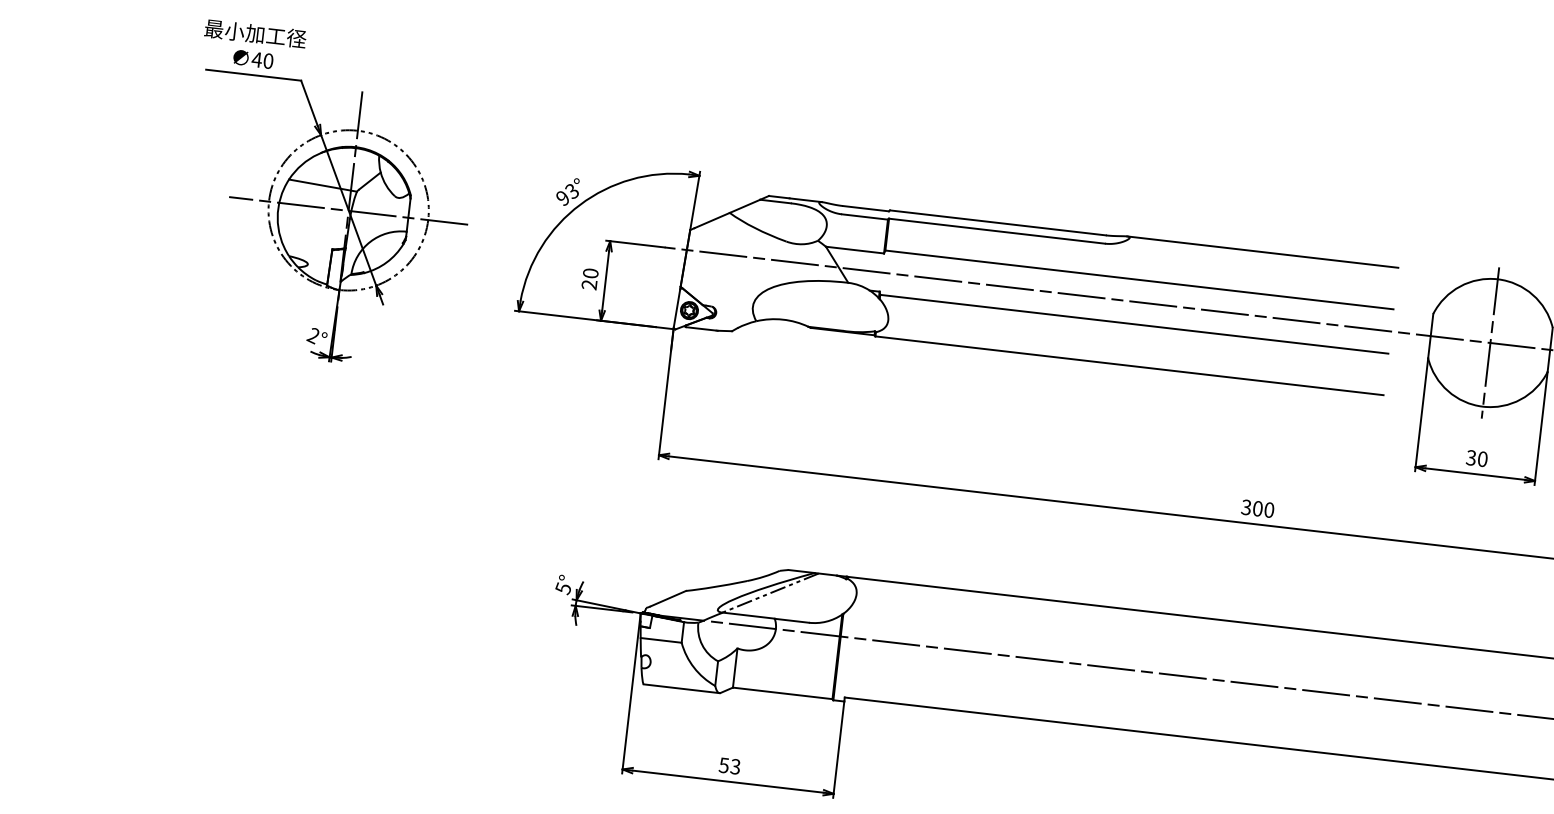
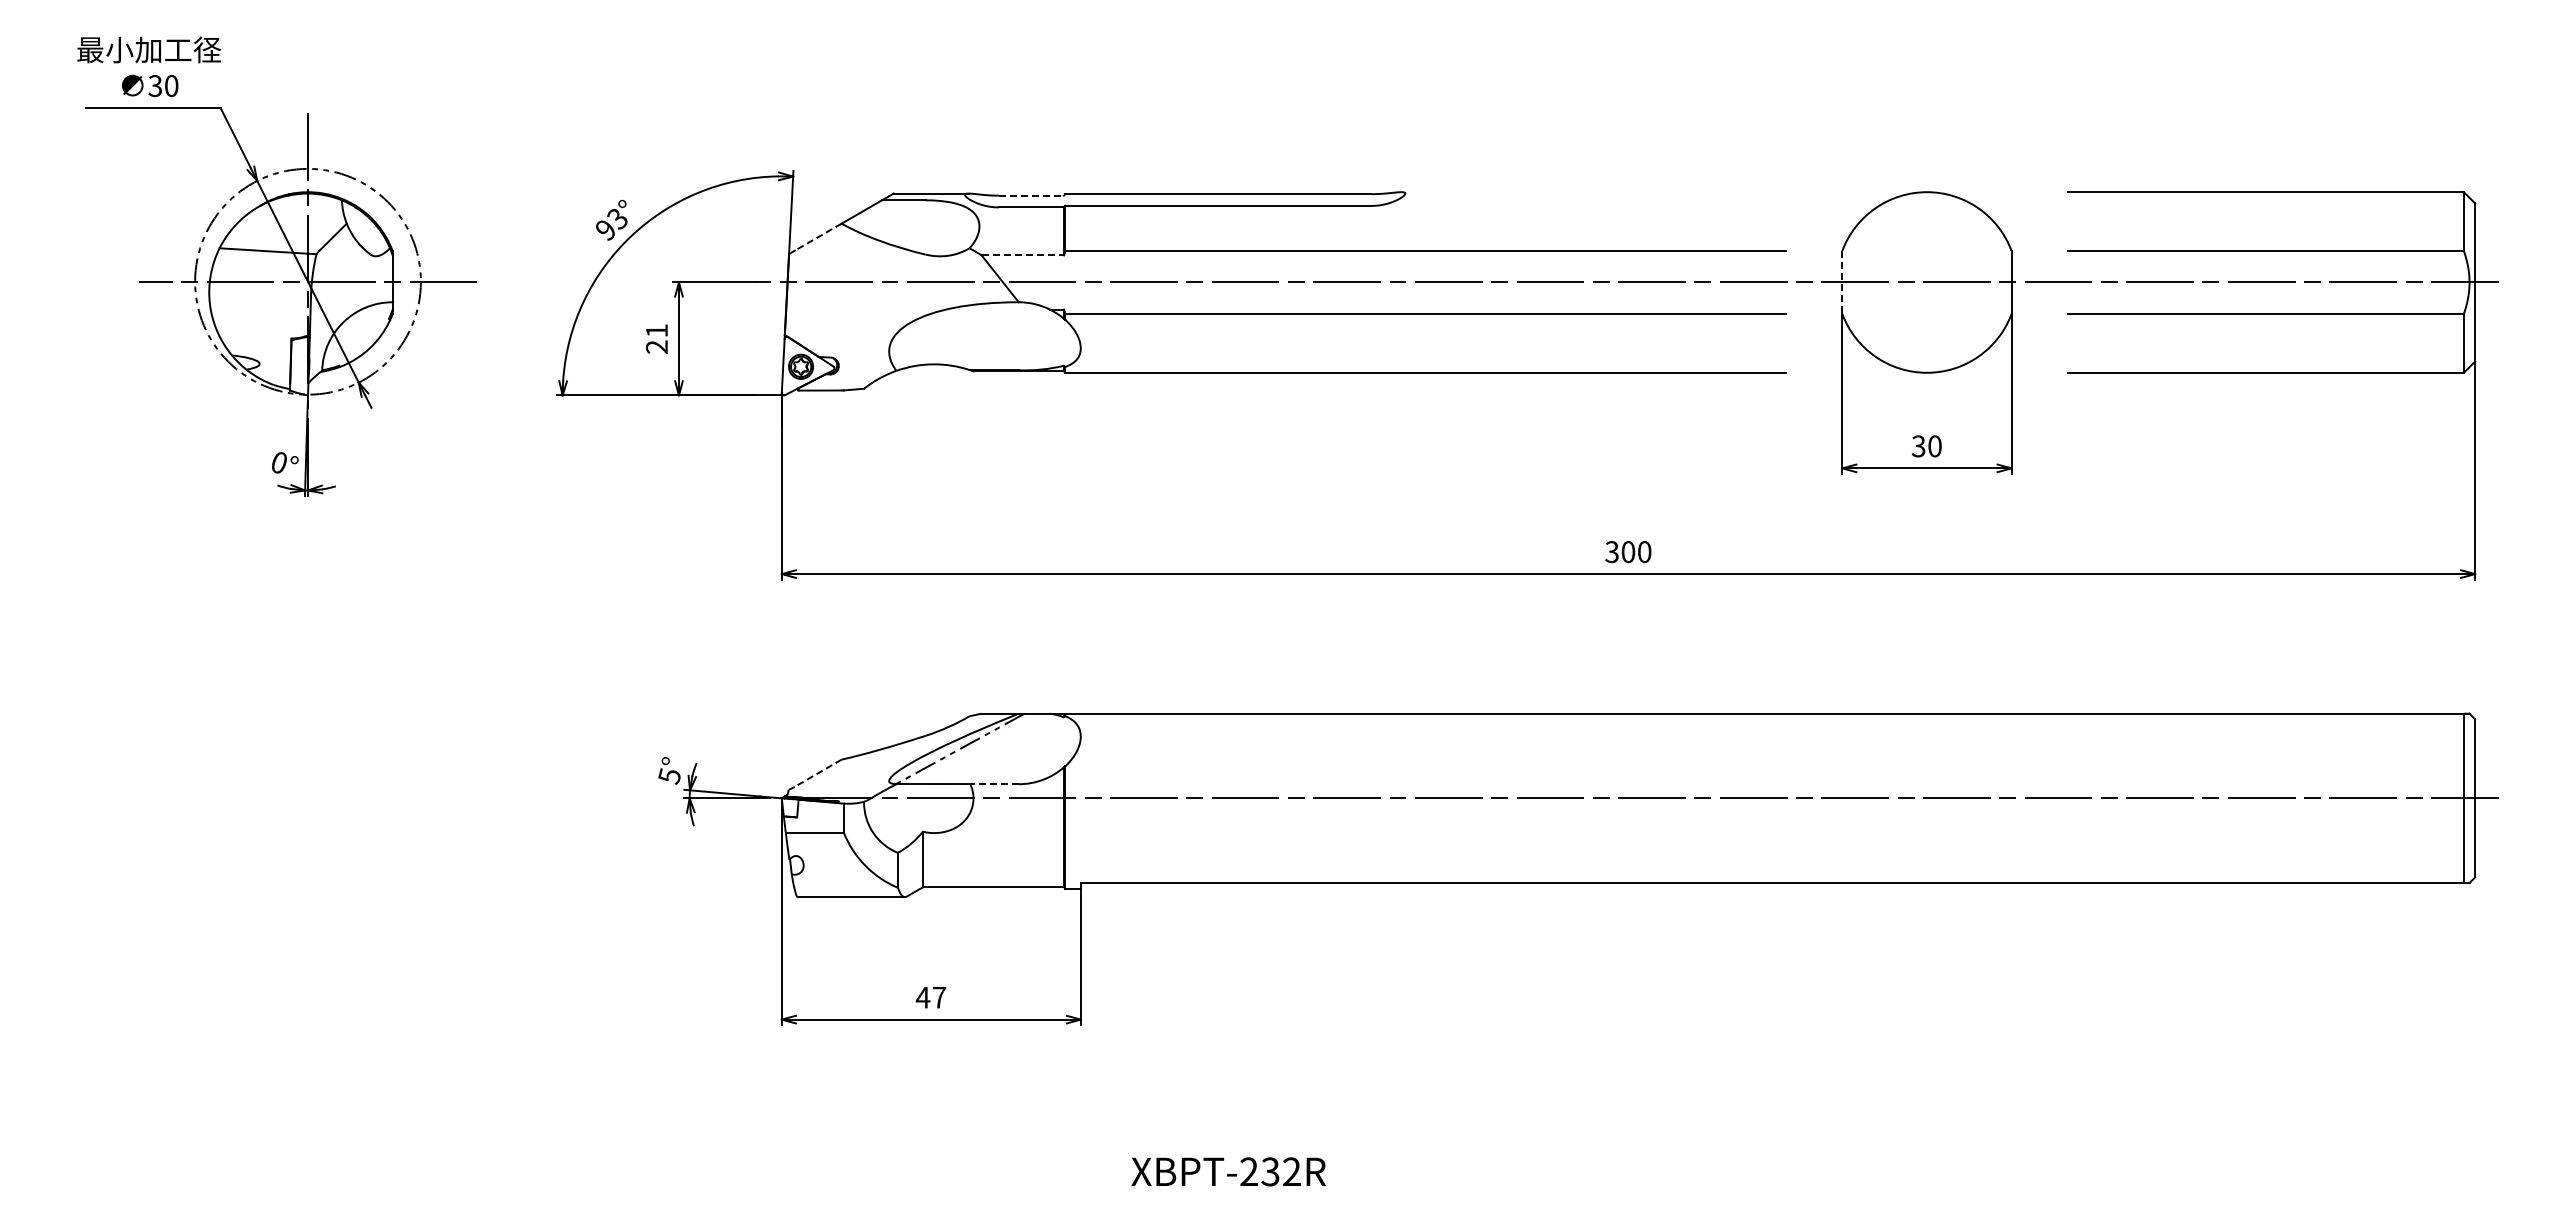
text: (257, 60) -> (155, 86), 40 -> 30
line: (865, 208) -> (1031, 195), solid -> dashed
line: (711, 220) -> (817, 237), solid -> dashed
line: (855, 250) -> (1023, 255), solid -> dashed
line: (1262, 252) -> (1593, 192), removed
text: (590, 273) -> (656, 330), 20 -> 21
text: (312, 335) -> (277, 462), 2° -> 0°
line: (1430, 336) -> (1842, 283), solid -> dashed
line: (1490, 342) -> (1926, 282), removed
line: (667, 598) -> (817, 773), solid -> dashed
line: (791, 620) -> (994, 784), solid -> dashed
text: (729, 765) -> (930, 997), 53 -> 47

